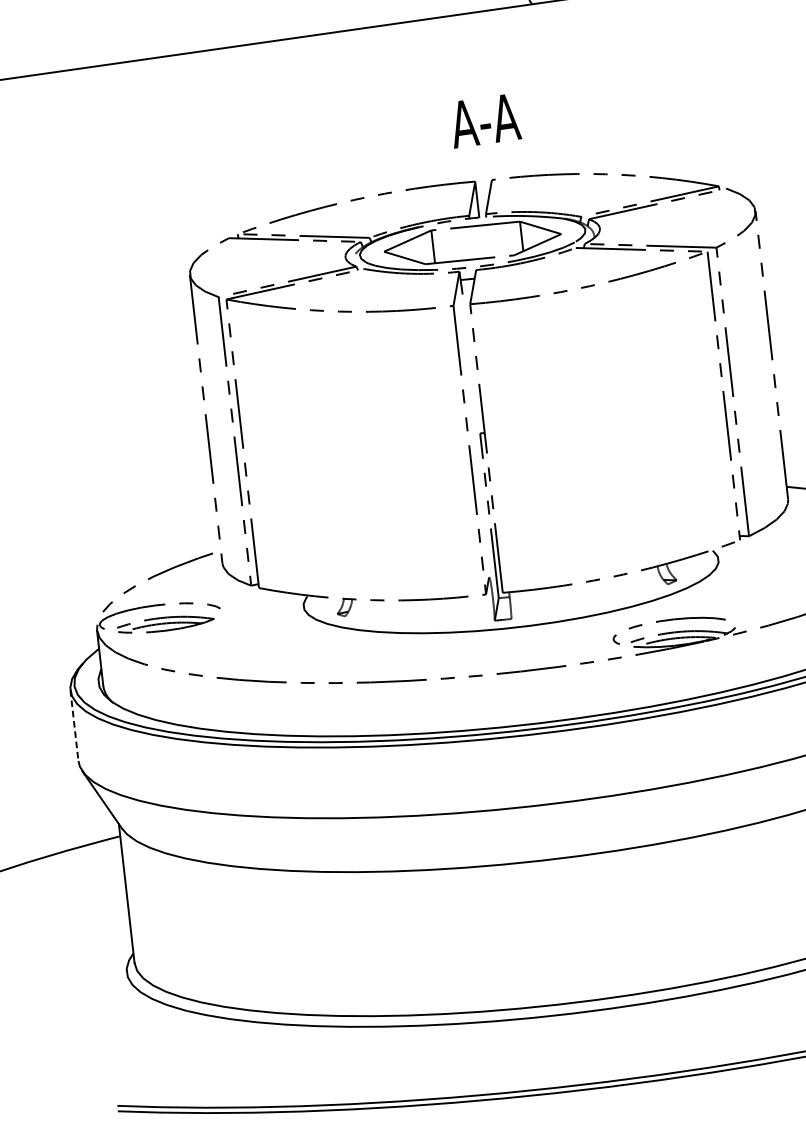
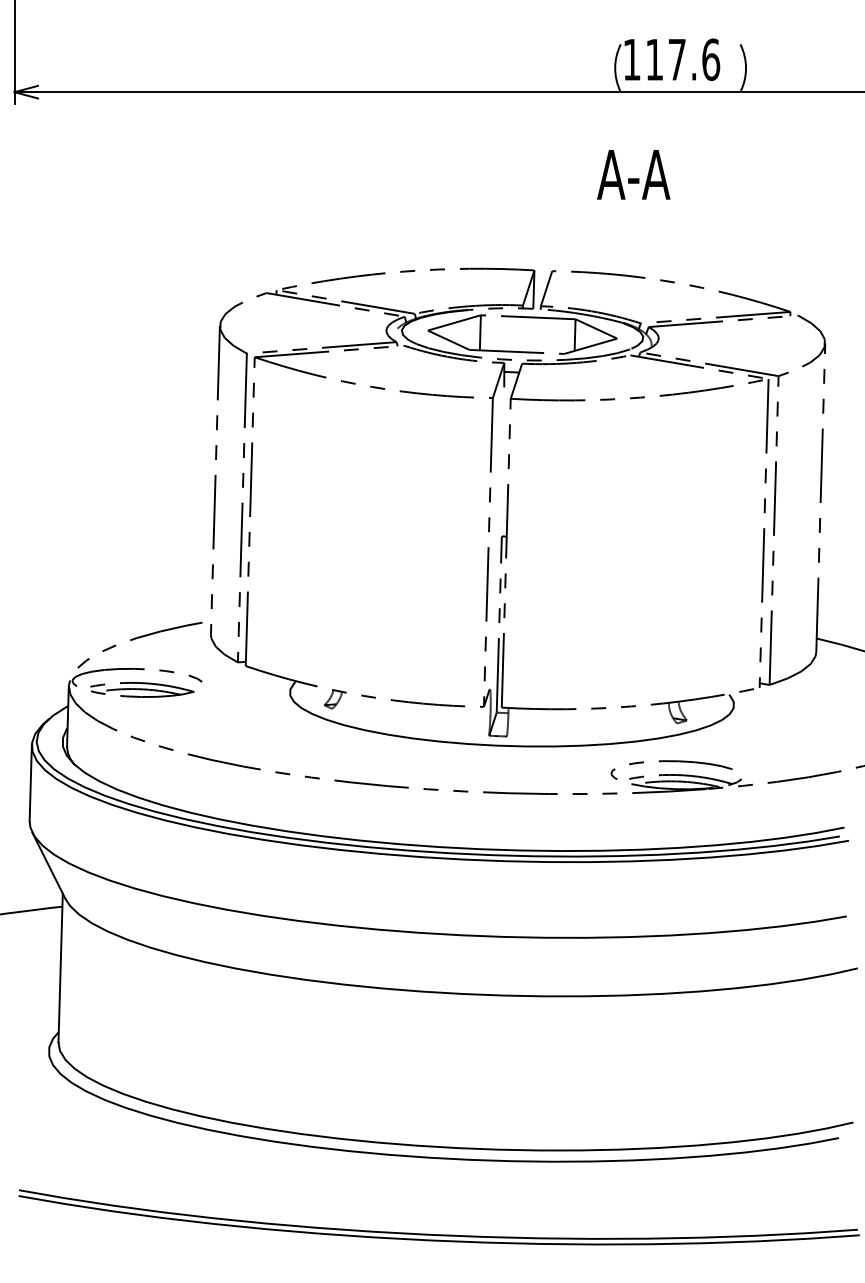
text: (484, 120) -> (633, 174), moved
line: (74, 725) -> (30, 783), dashed -> solid

